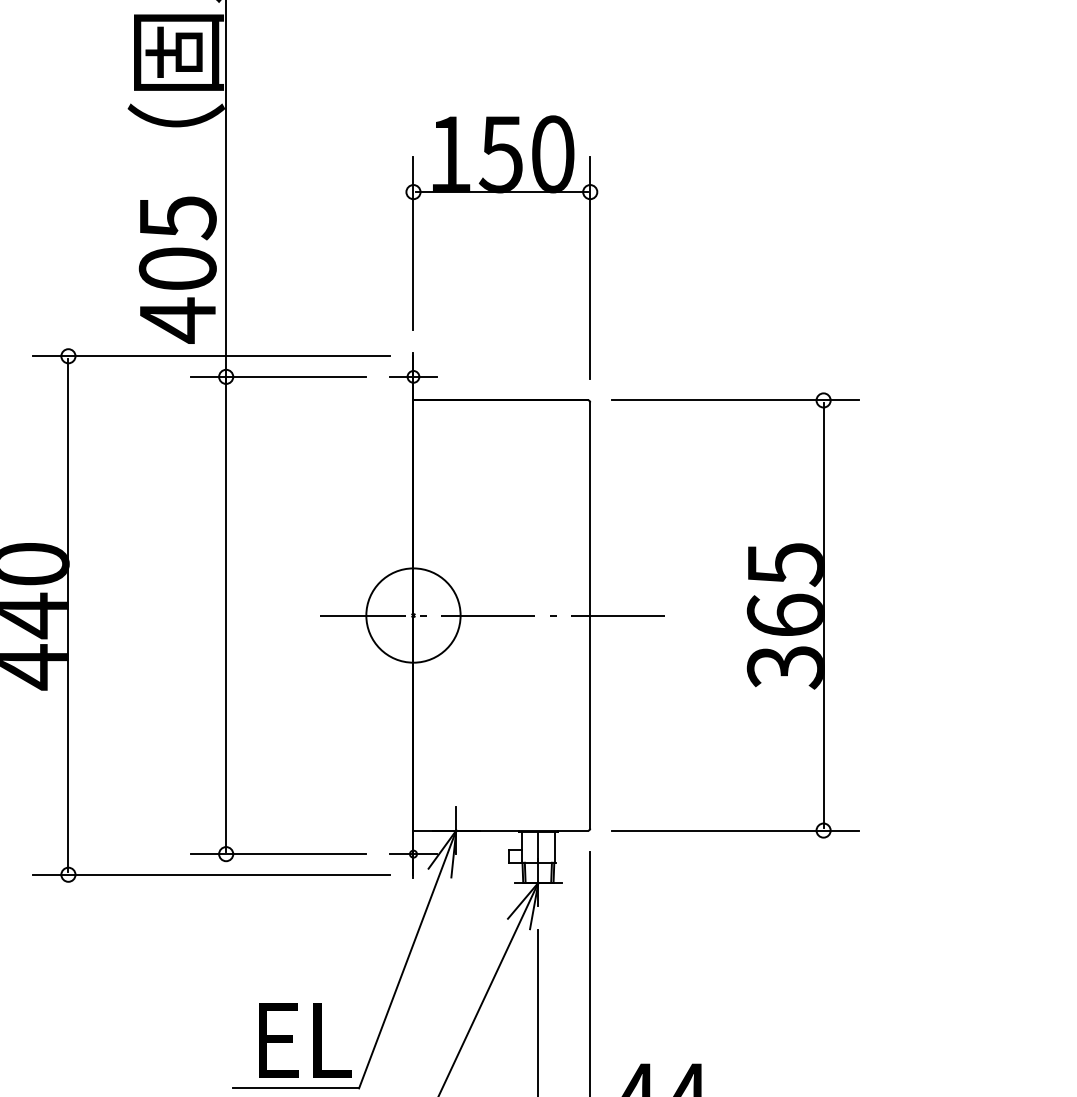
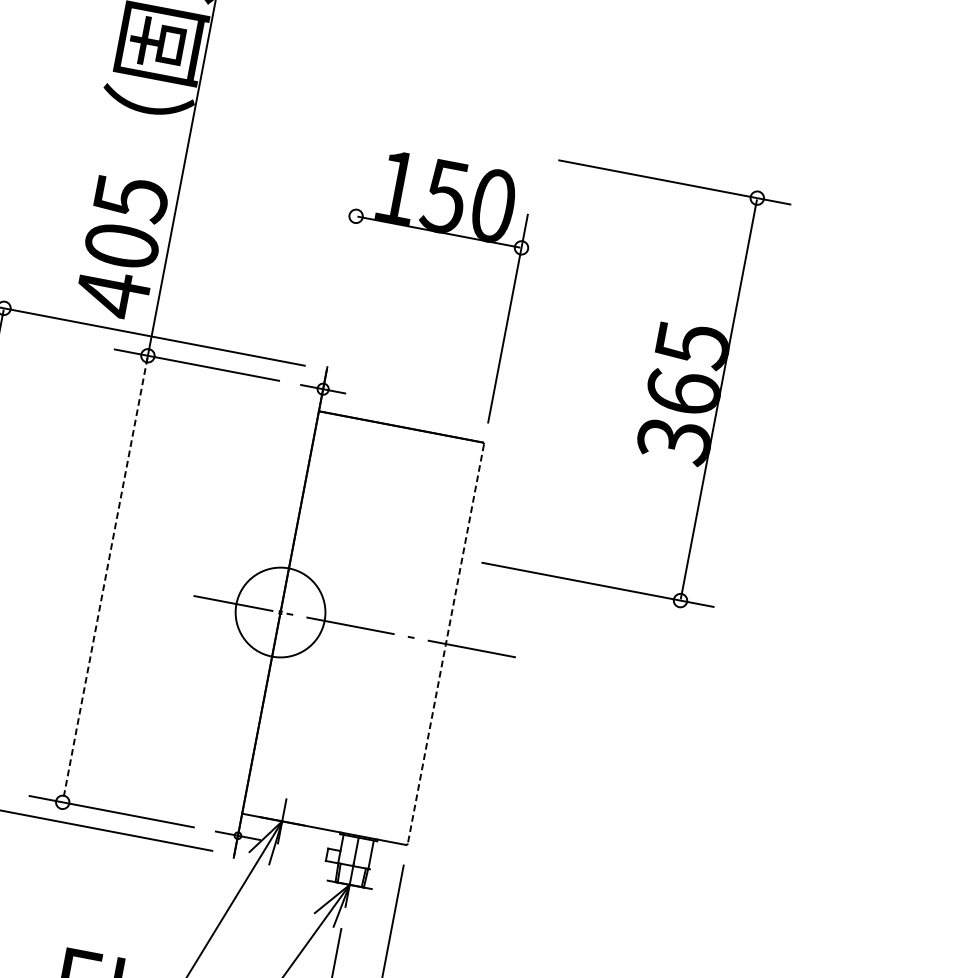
line: (413, 242) -> (347, 263), removed
part: (746, 611) -> (647, 381), moved
line: (226, 616) -> (105, 580), solid -> dashed
line: (590, 616) -> (446, 645), solid -> dashed

